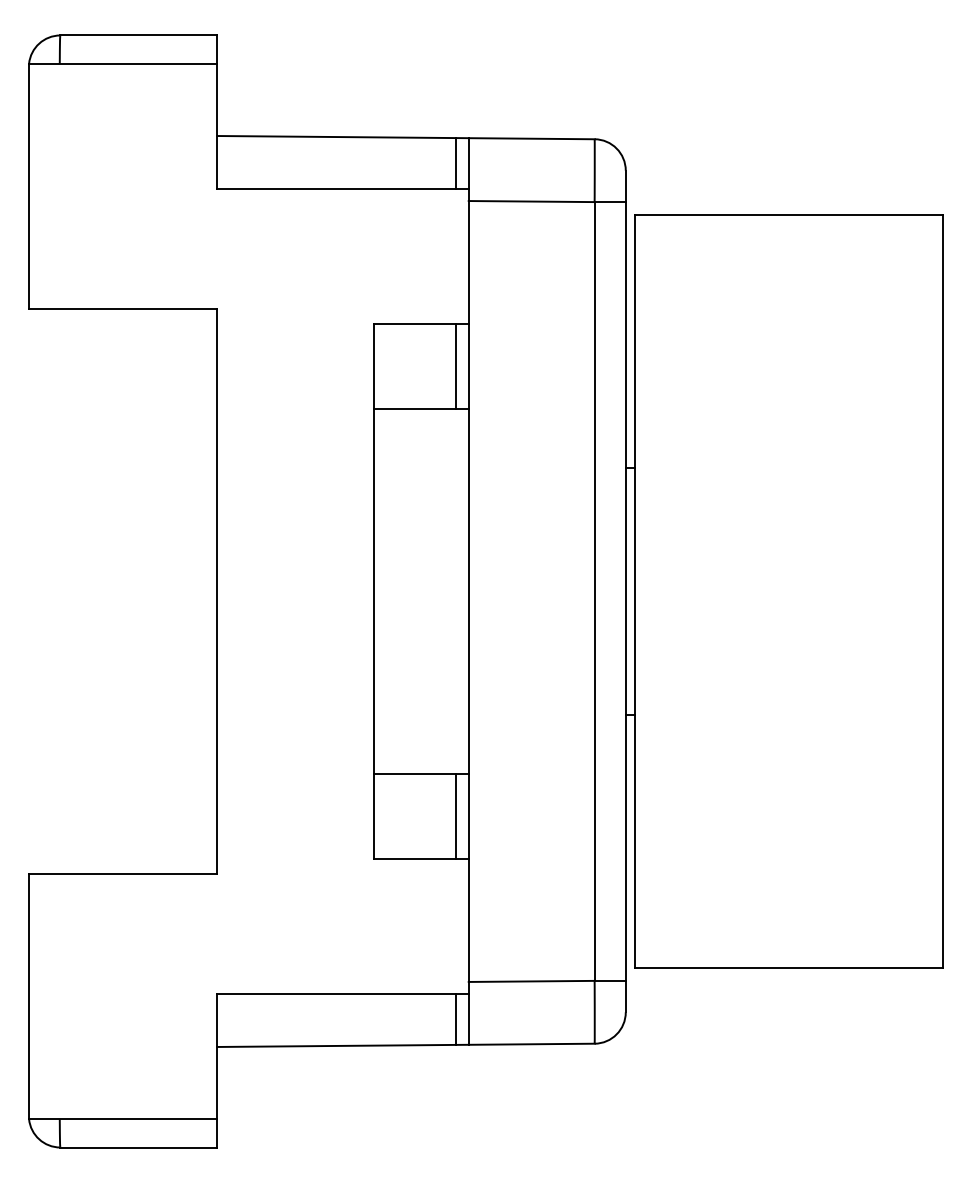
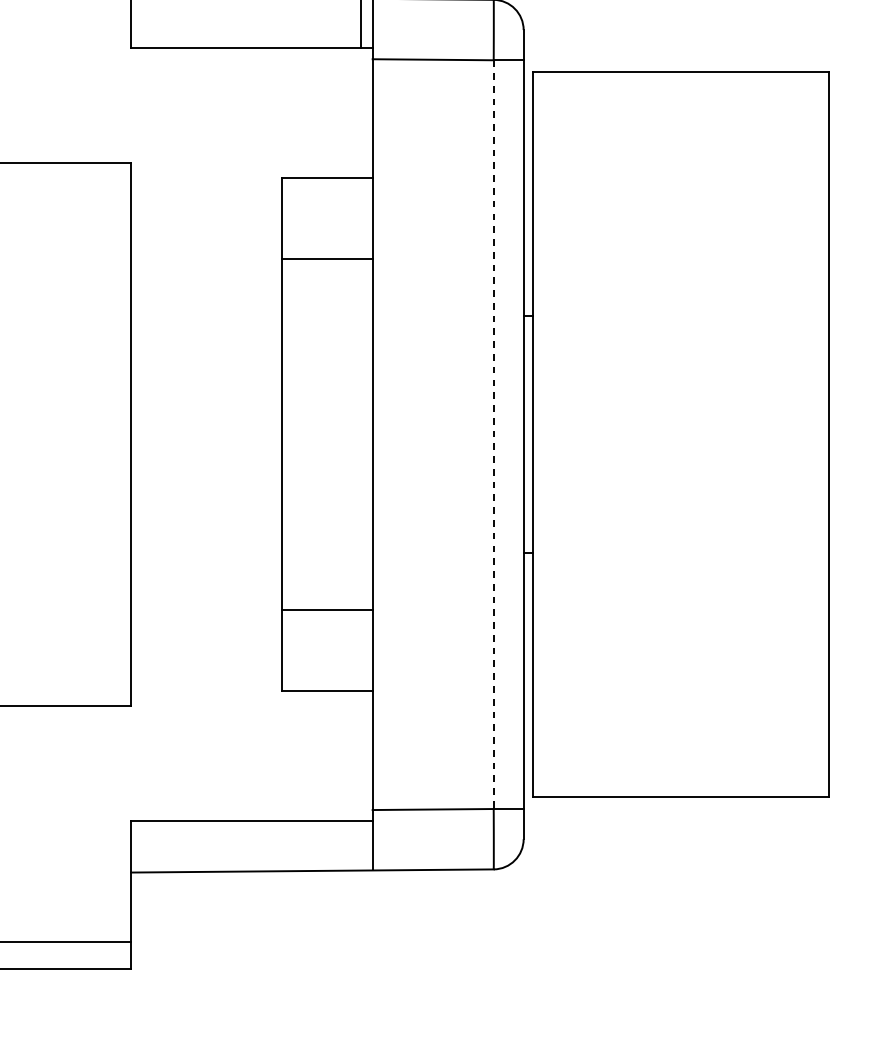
line: (456, 366) -> (360, 218), removed
line: (594, 591) -> (493, 434), solid -> dashed
line: (456, 815) -> (360, 650), removed
line: (456, 1018) -> (360, 845), removed

